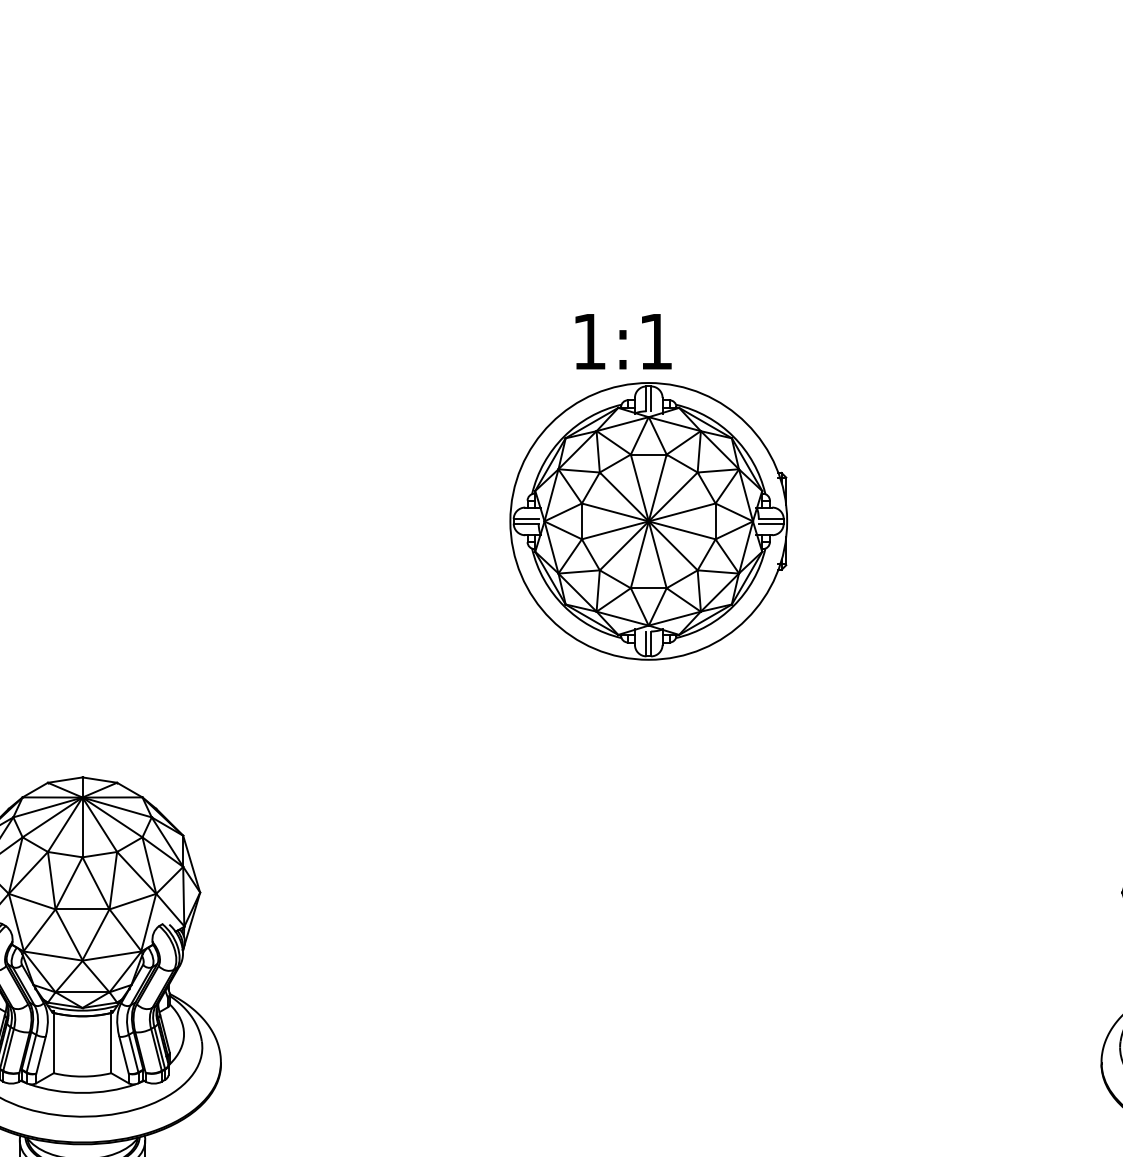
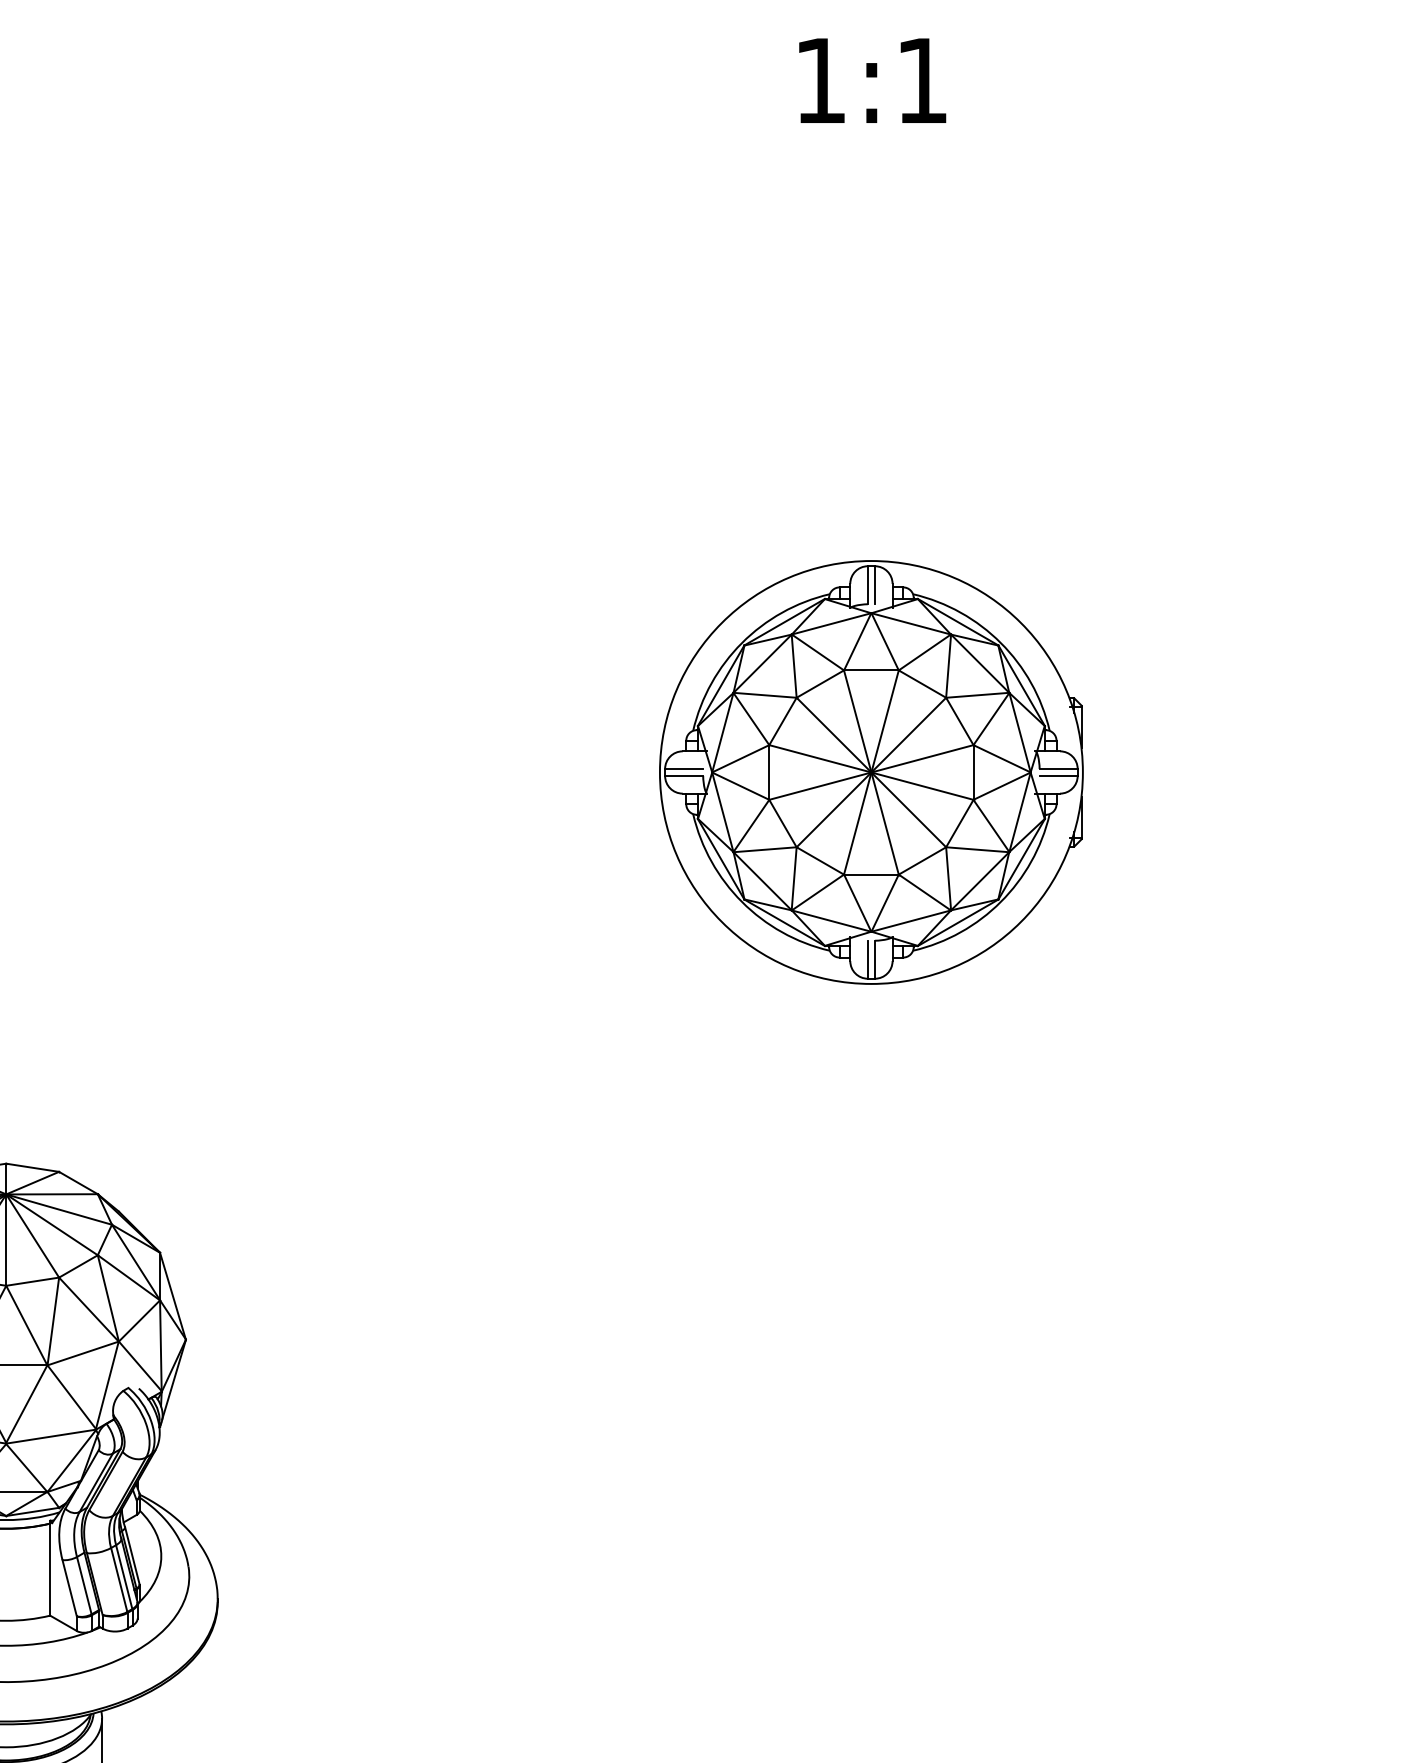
text: (623, 341) -> (872, 80), moved

